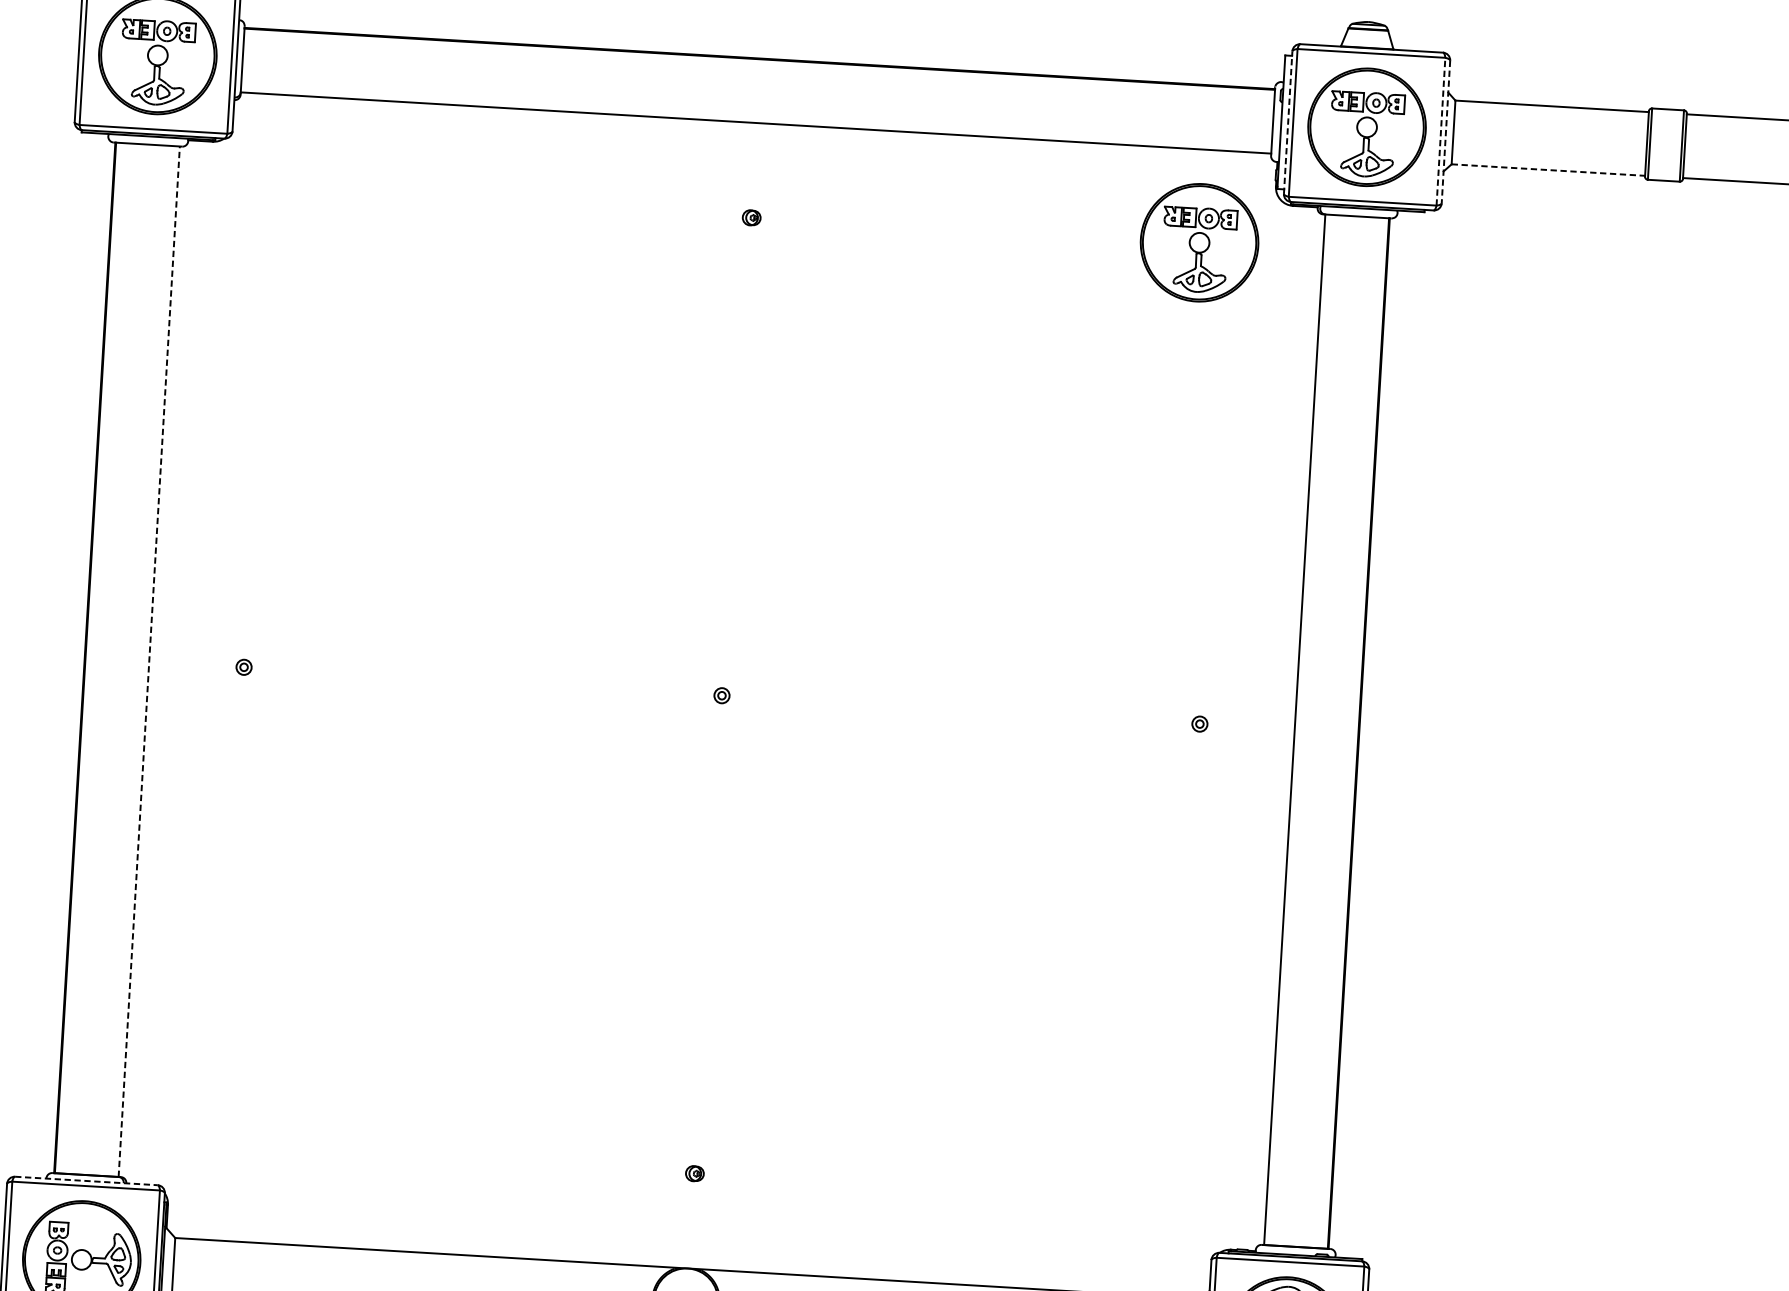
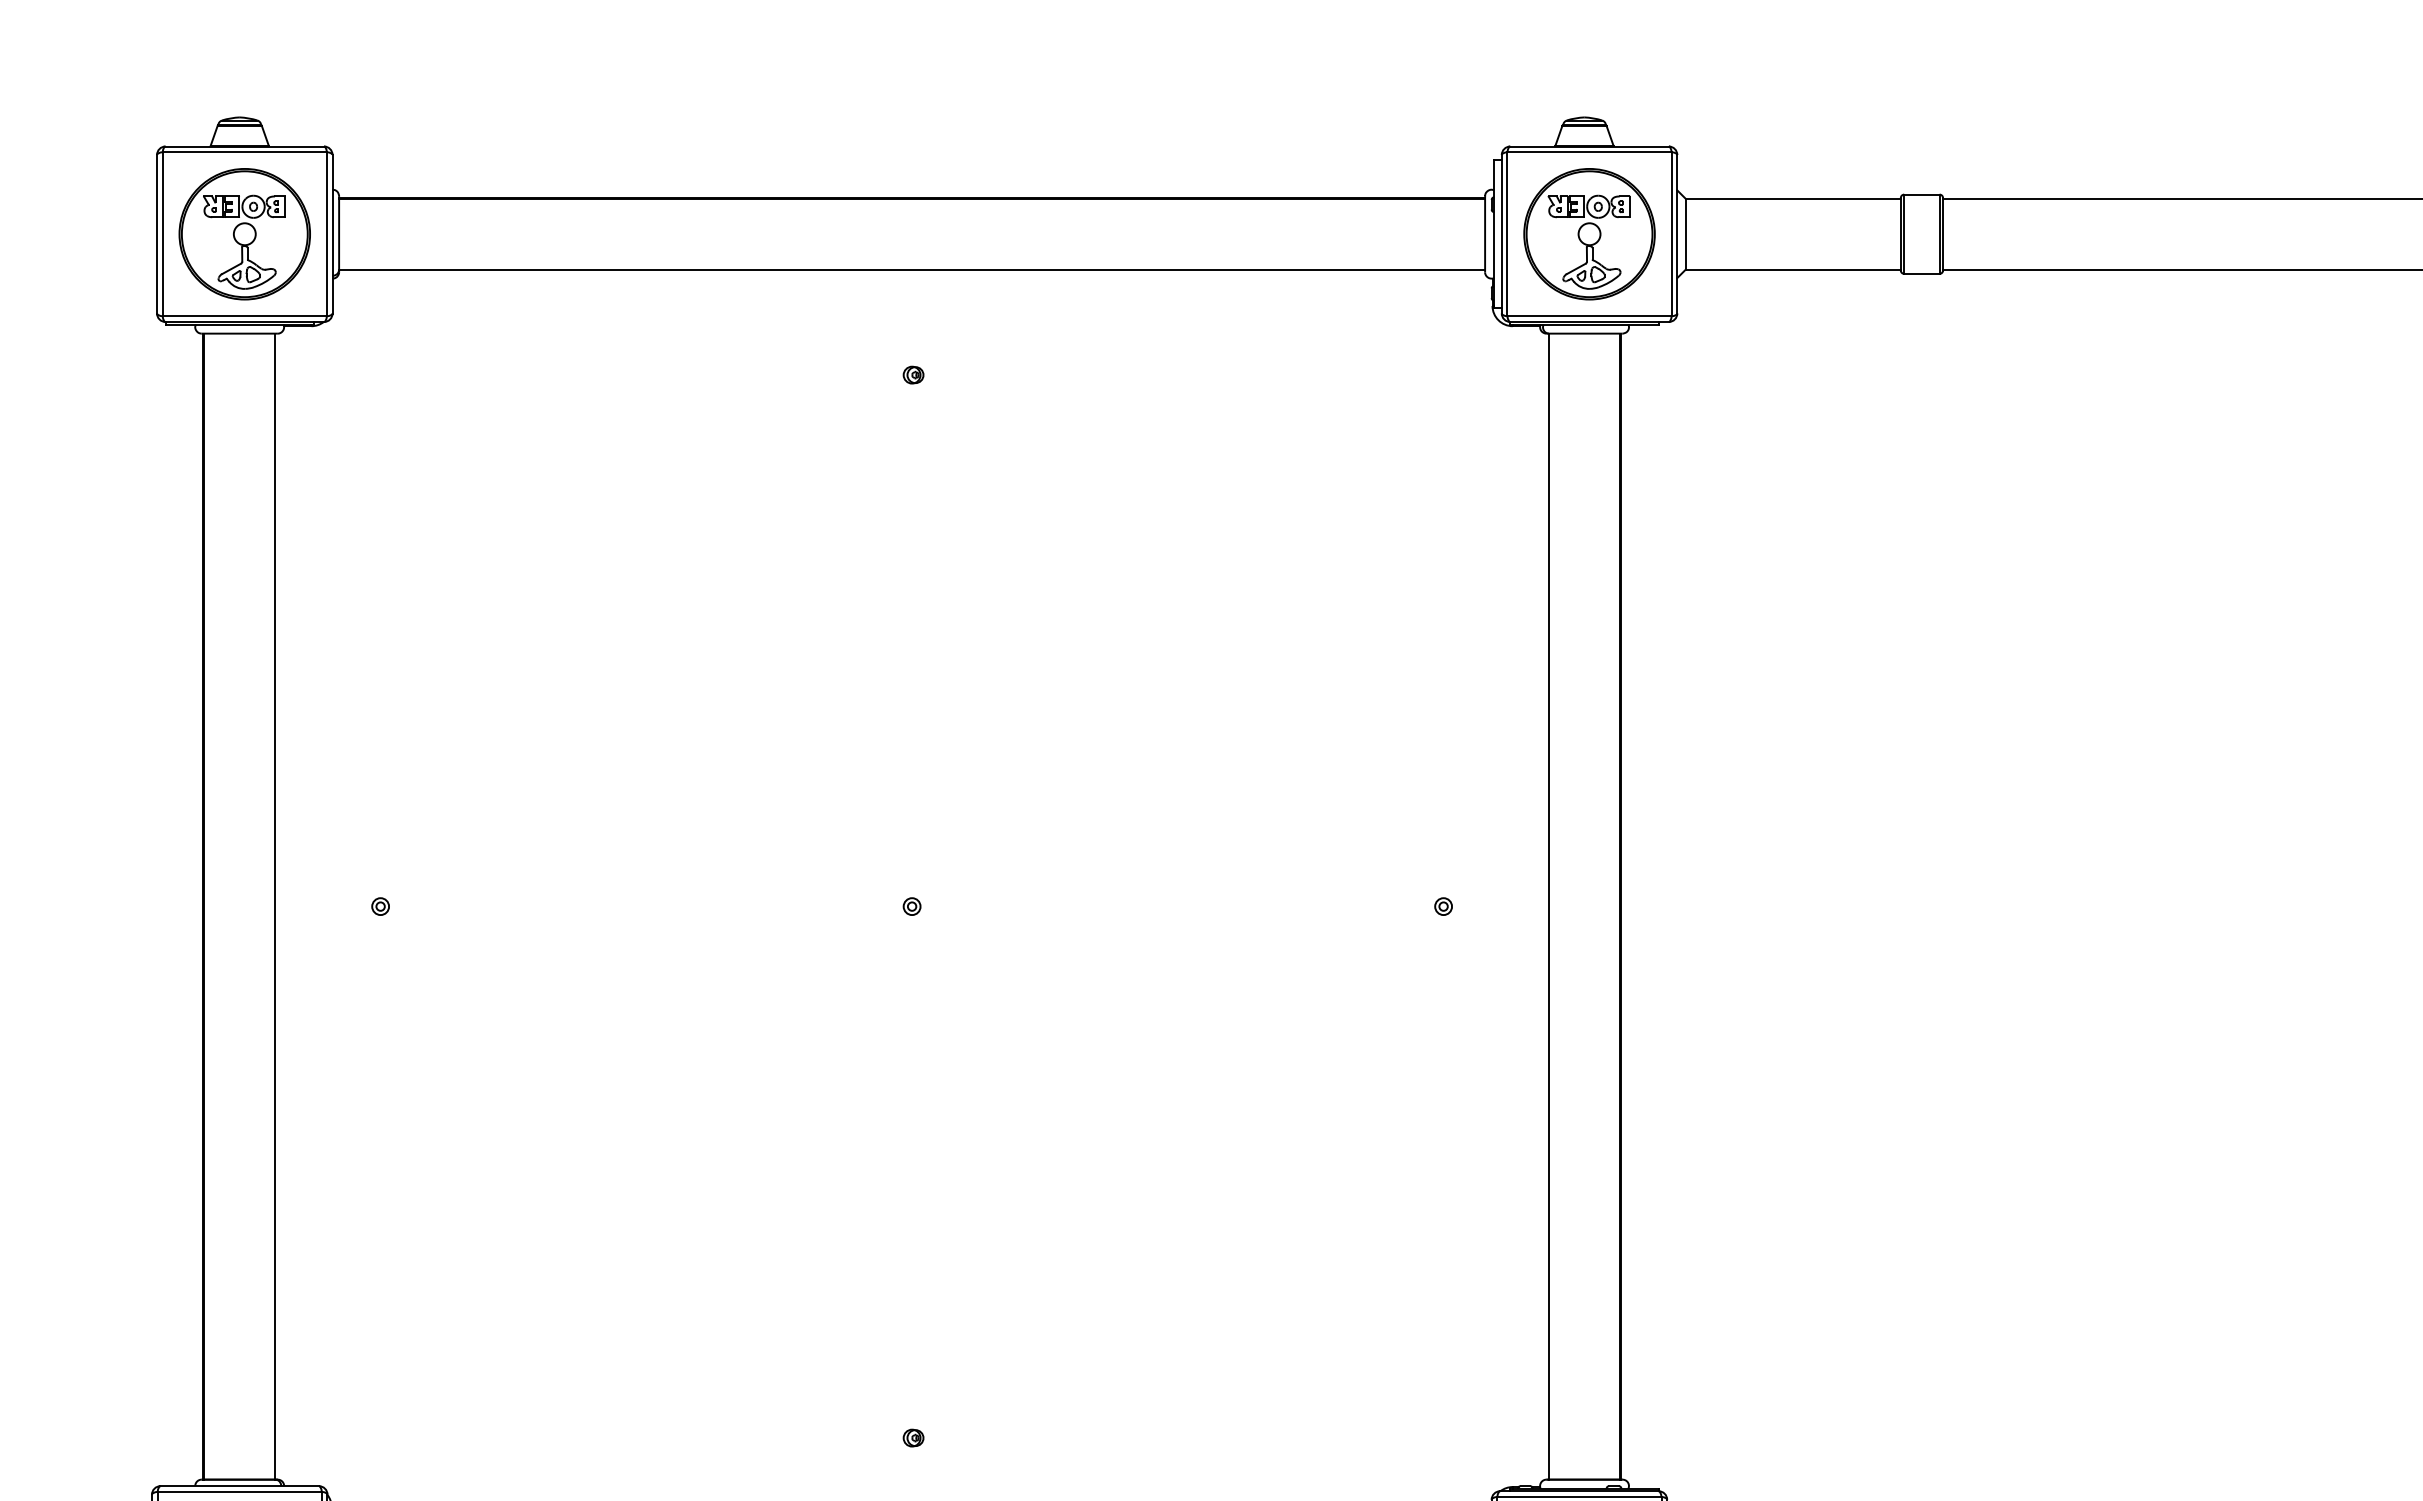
line: (1287, 121) -> (1501, 233), dashed -> solid
line: (1440, 131) -> (1671, 233), dashed -> solid
line: (1446, 132) -> (1677, 234), dashed -> solid
line: (1548, 169) -> (1793, 269), dashed -> solid
part: (1199, 243) -> (1411, 373), removed
line: (149, 661) -> (275, 906), dashed -> solid
line: (87, 1181) -> (240, 1486), dashed -> solid

